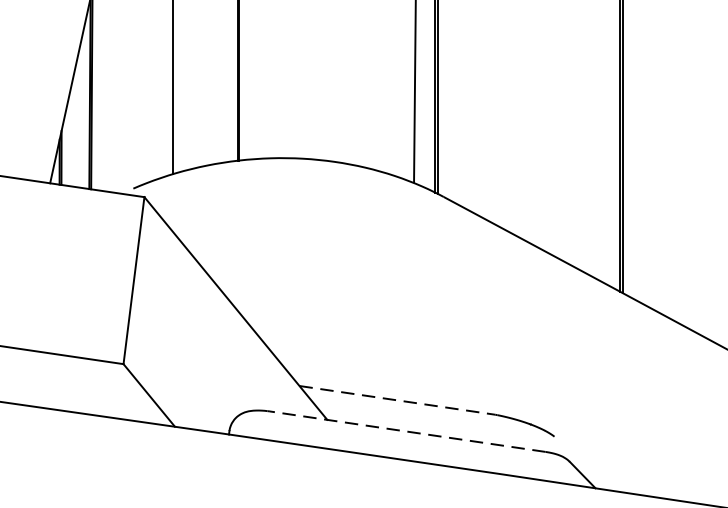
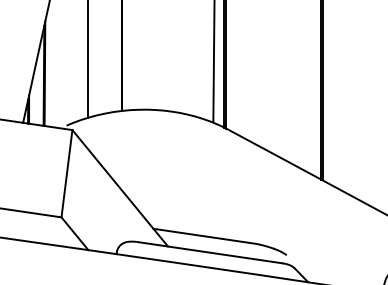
line: (397, 400) -> (204, 236), dashed -> solid
line: (408, 431) -> (210, 252), dashed -> solid

